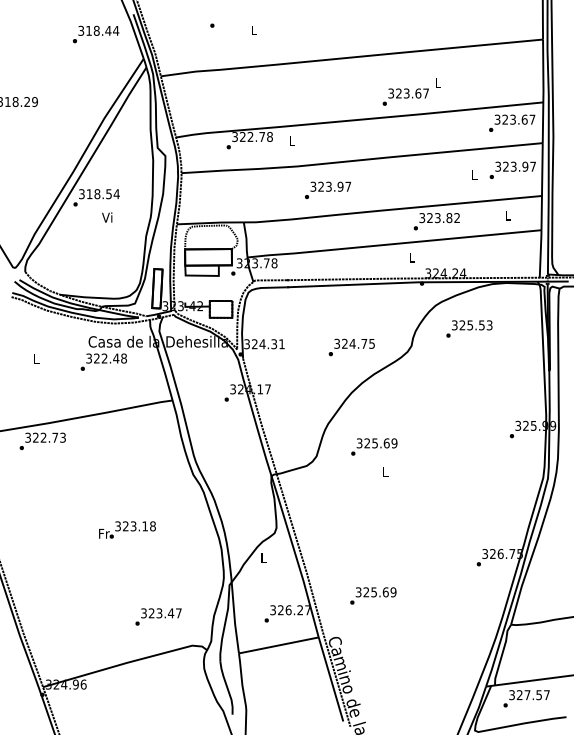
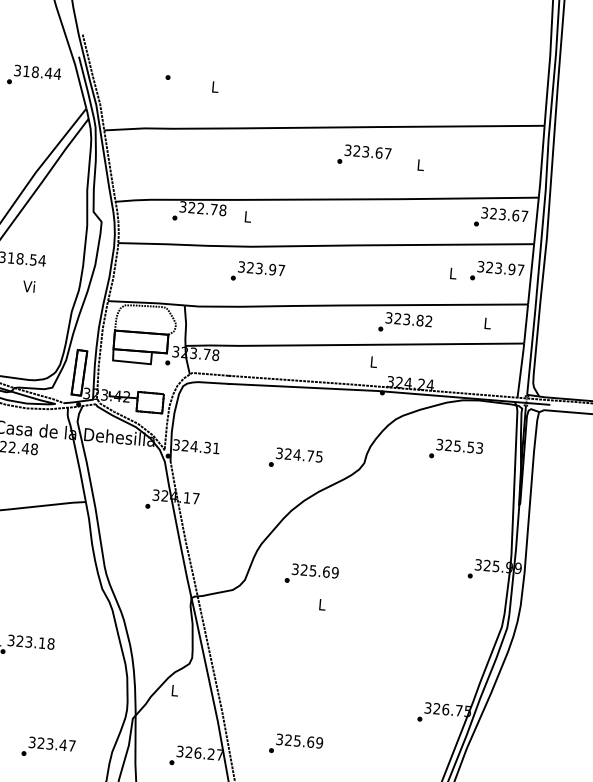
text: (405, 96) -> (364, 155), moved
text: (328, 190) -> (258, 272), moved
text: (469, 328) -> (456, 449), moved

